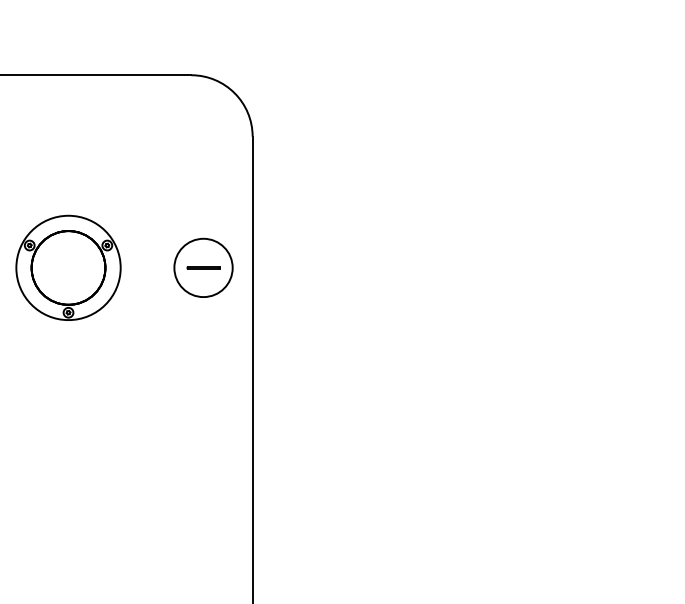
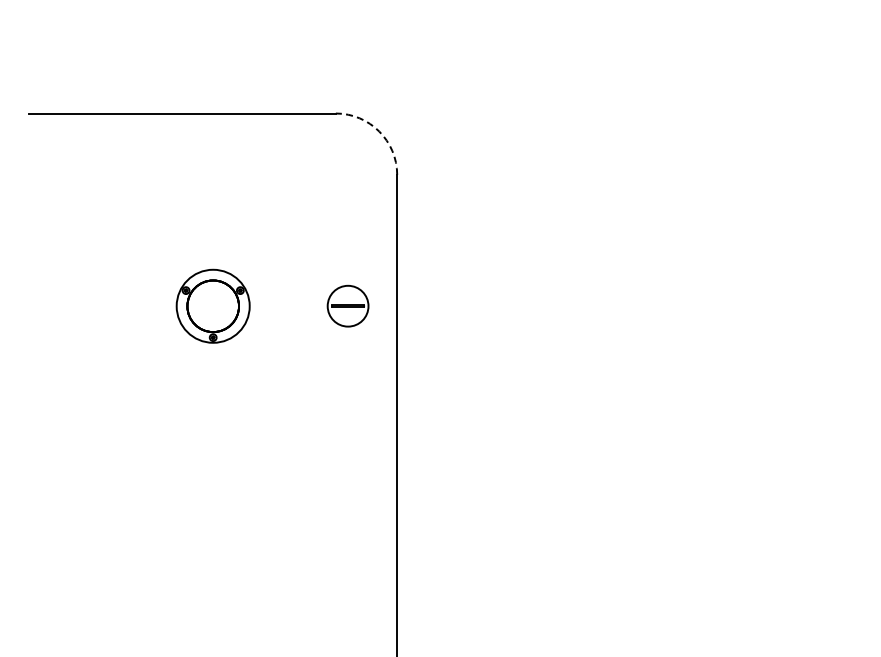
arc: (234, 93) -> (379, 131), solid -> dashed
part: (68, 268) -> (213, 306), size x0.7
circle: (202, 268) -> (347, 306), size x0.7

